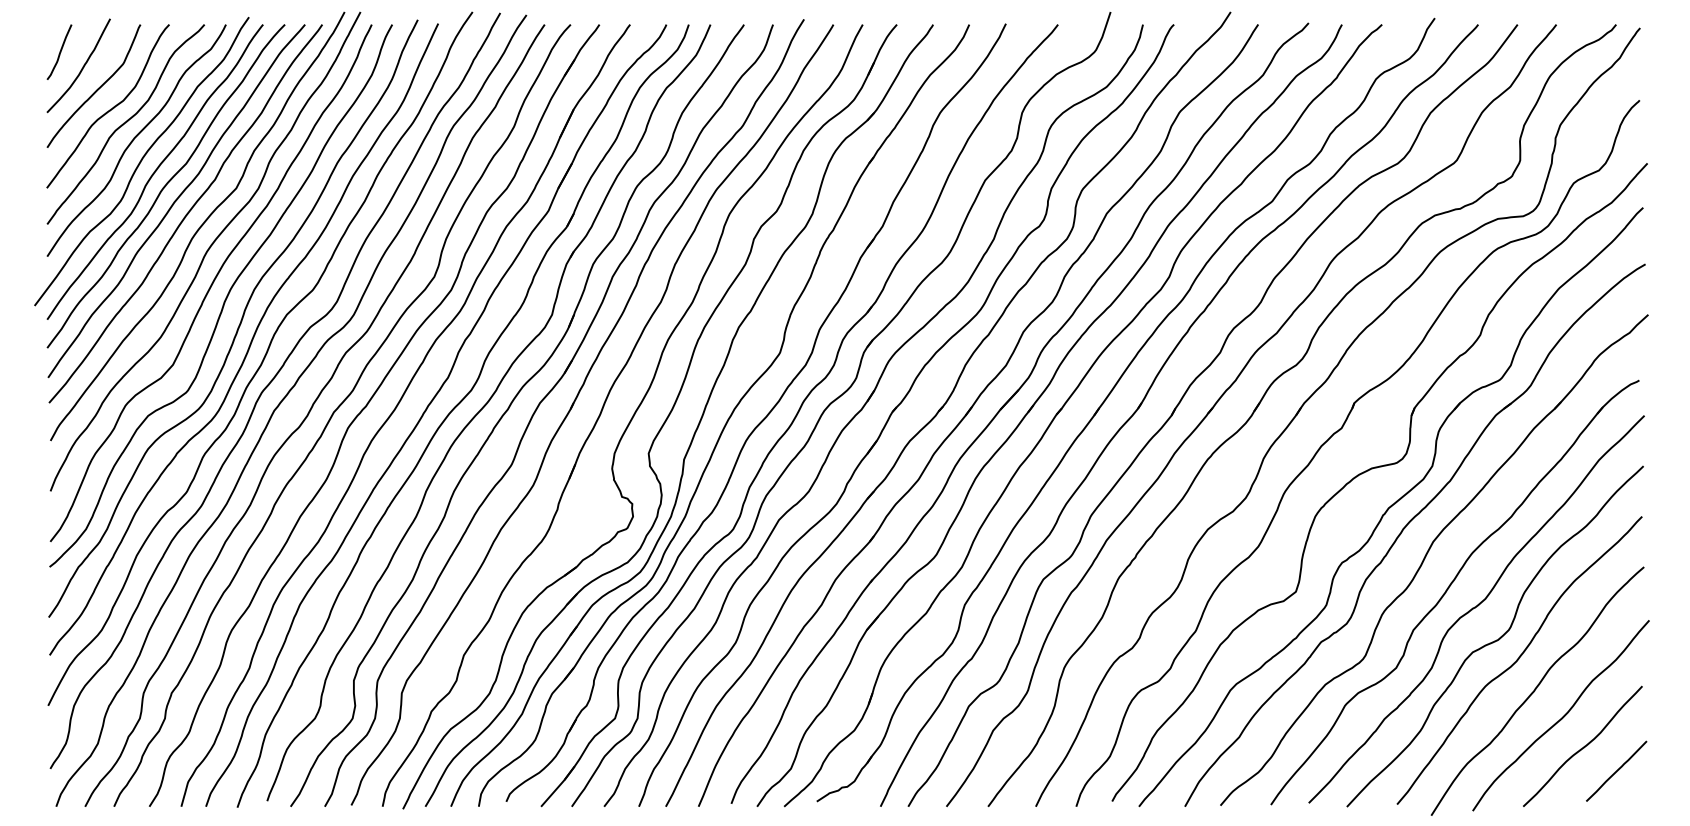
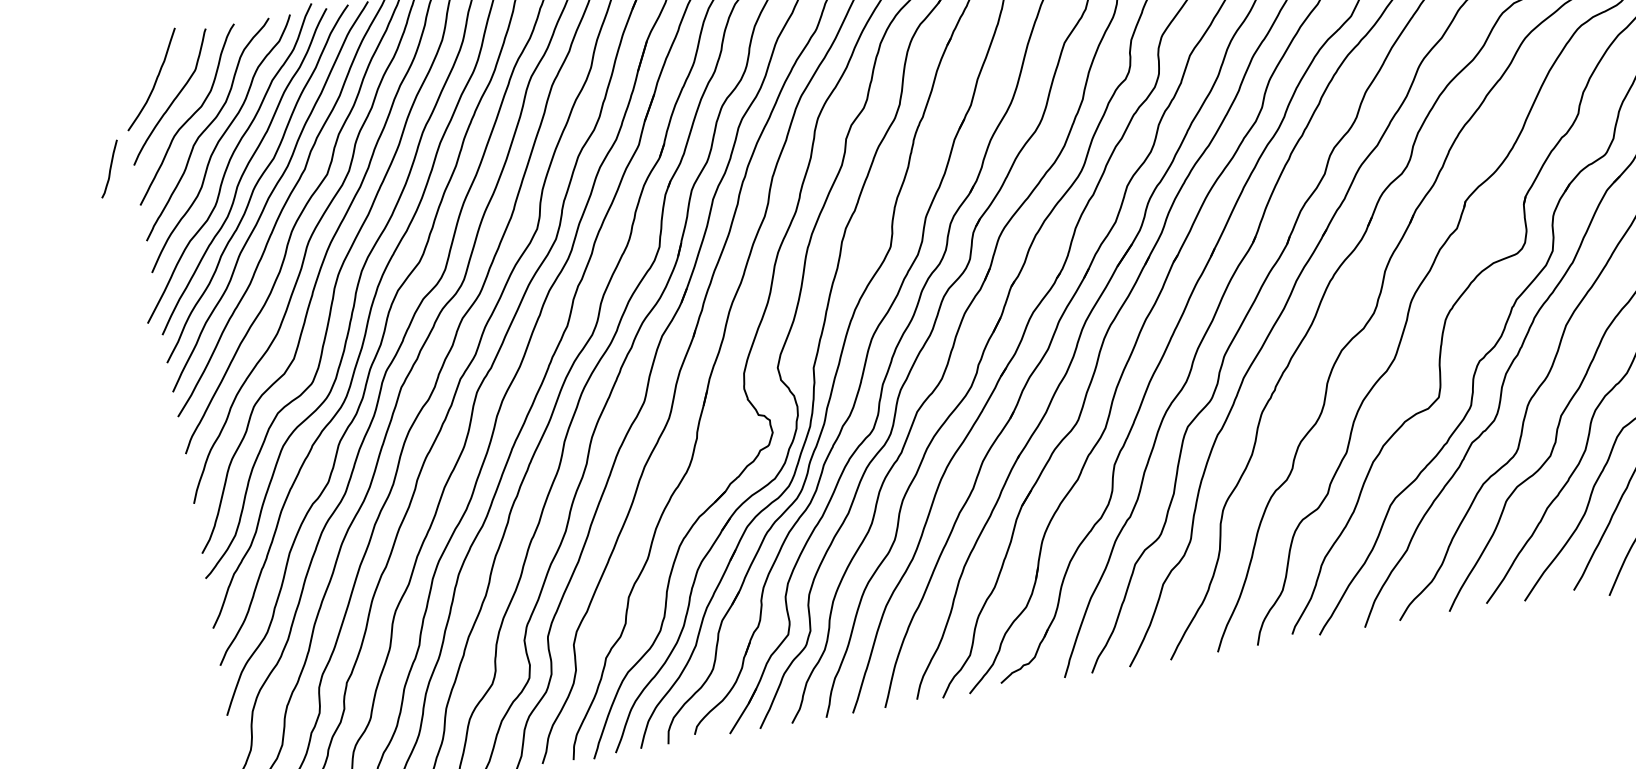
curve: (59, 51) -> (109, 168), moved

